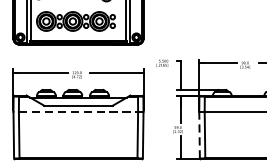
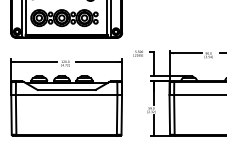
line: (78, 112) -> (66, 95), dashed -> solid
line: (199, 134) -> (169, 114), dashed -> solid

